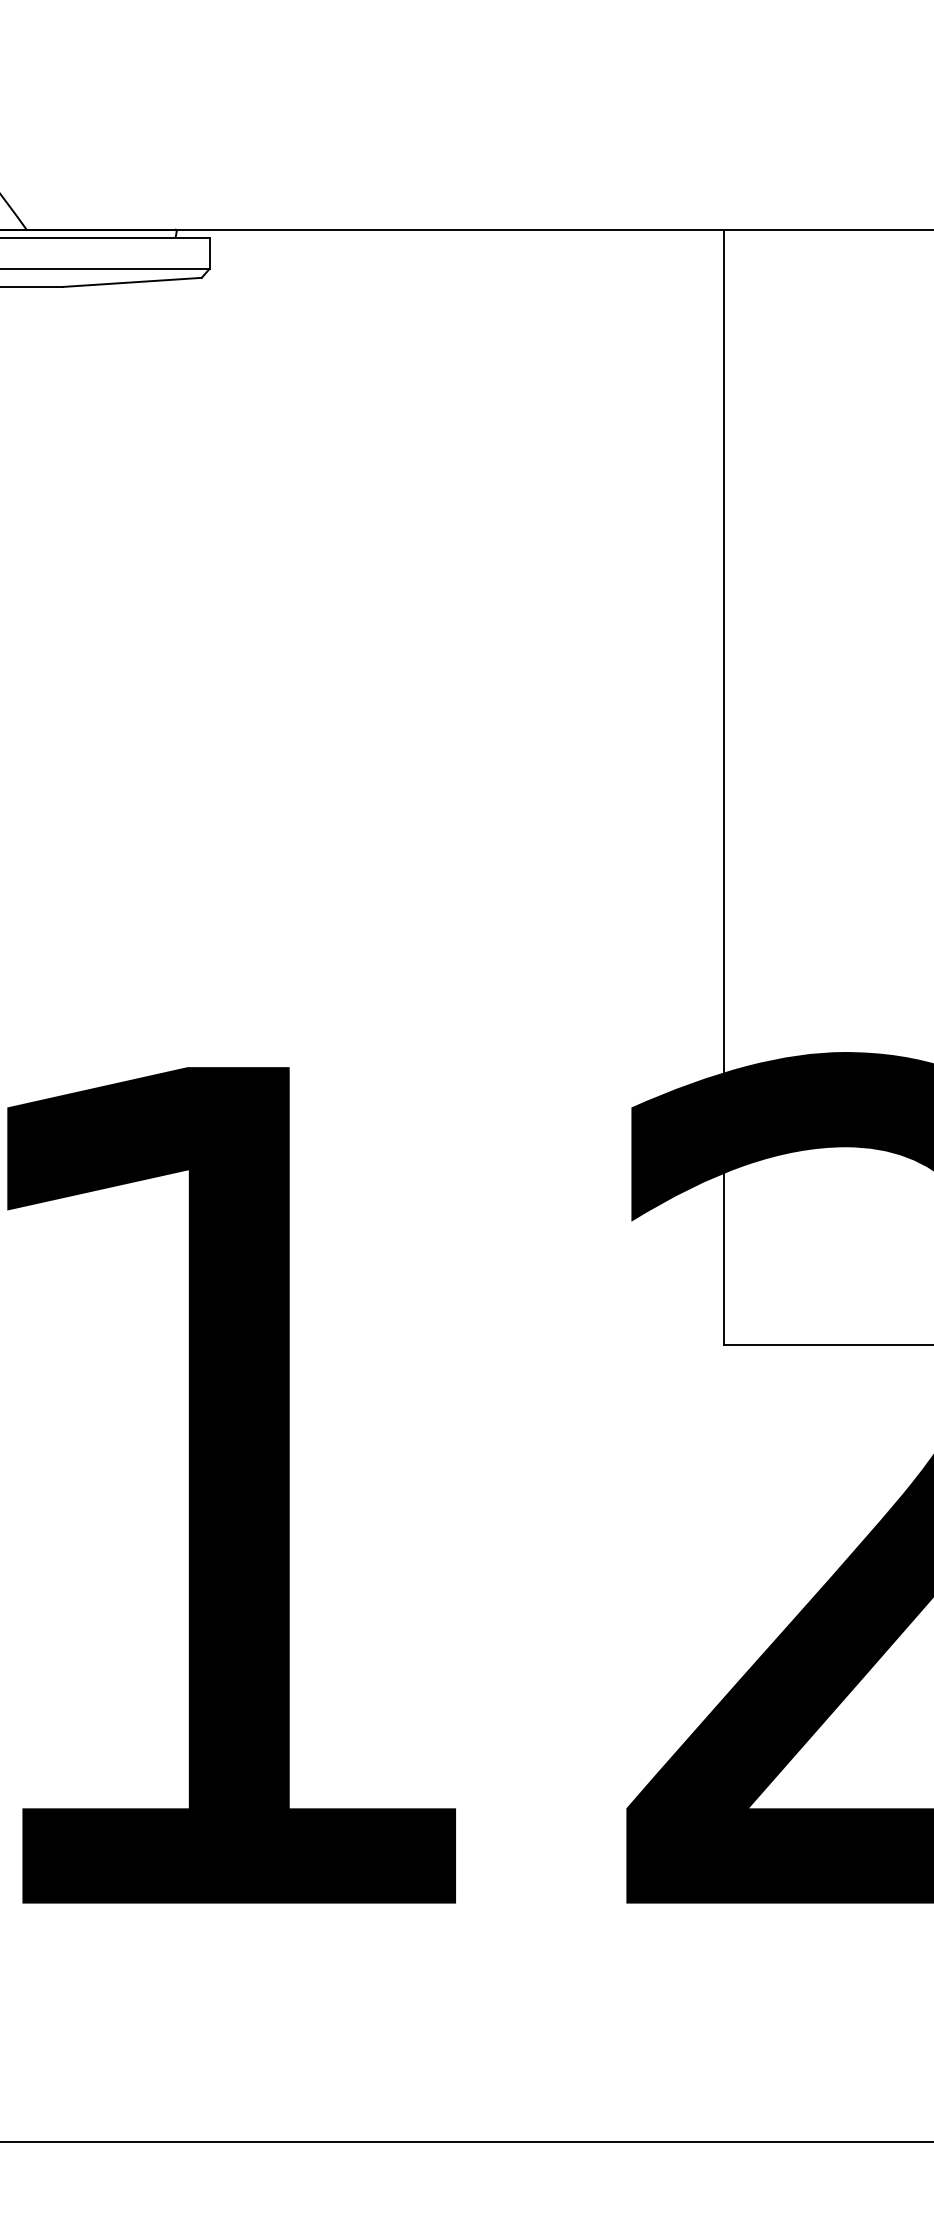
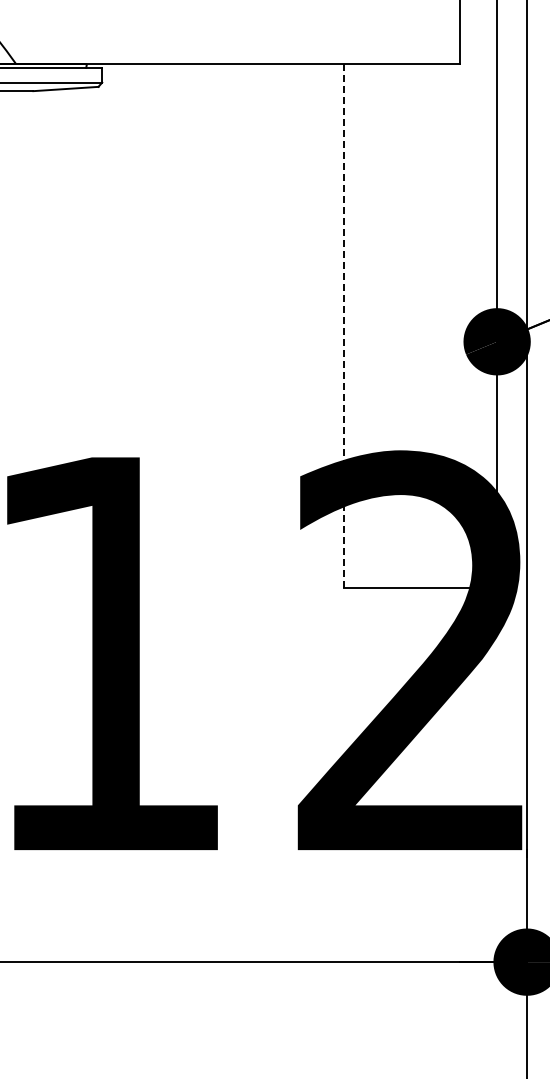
line: (723, 788) -> (343, 326), solid -> dashed

